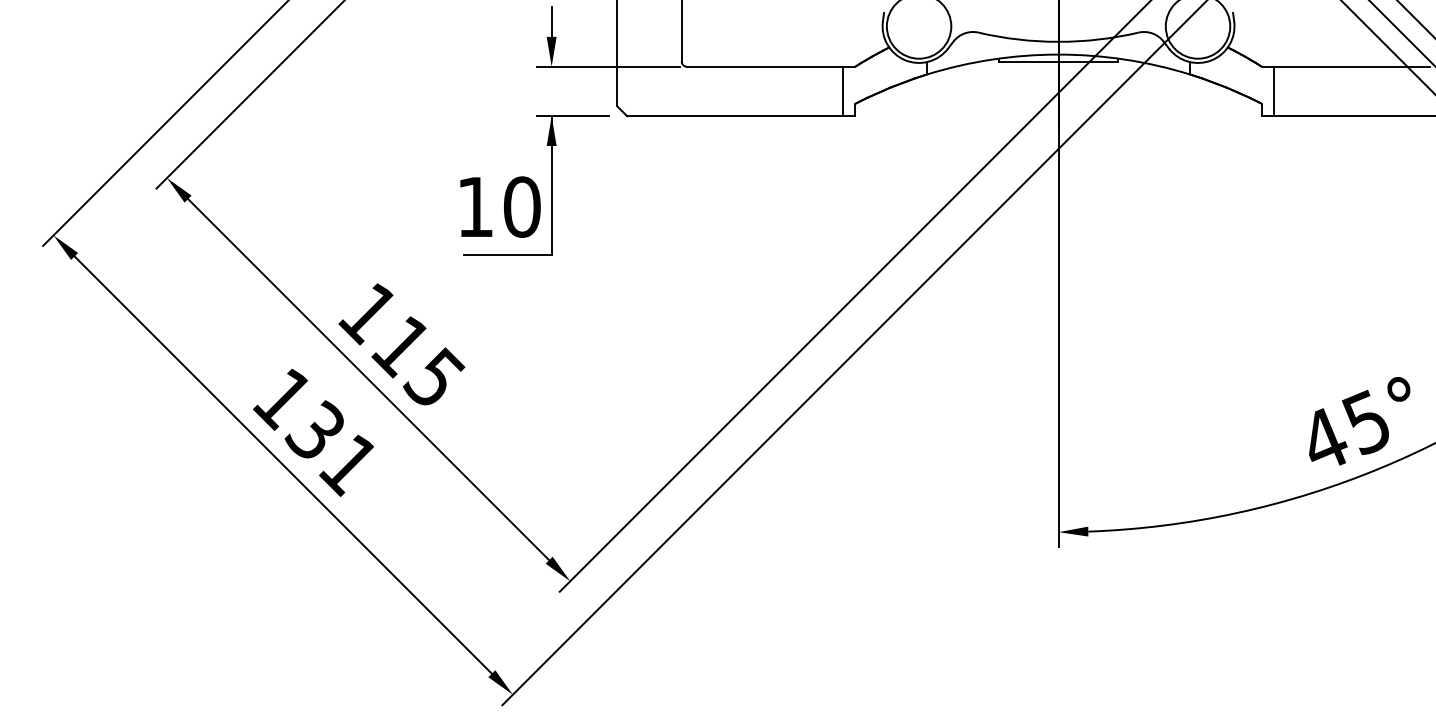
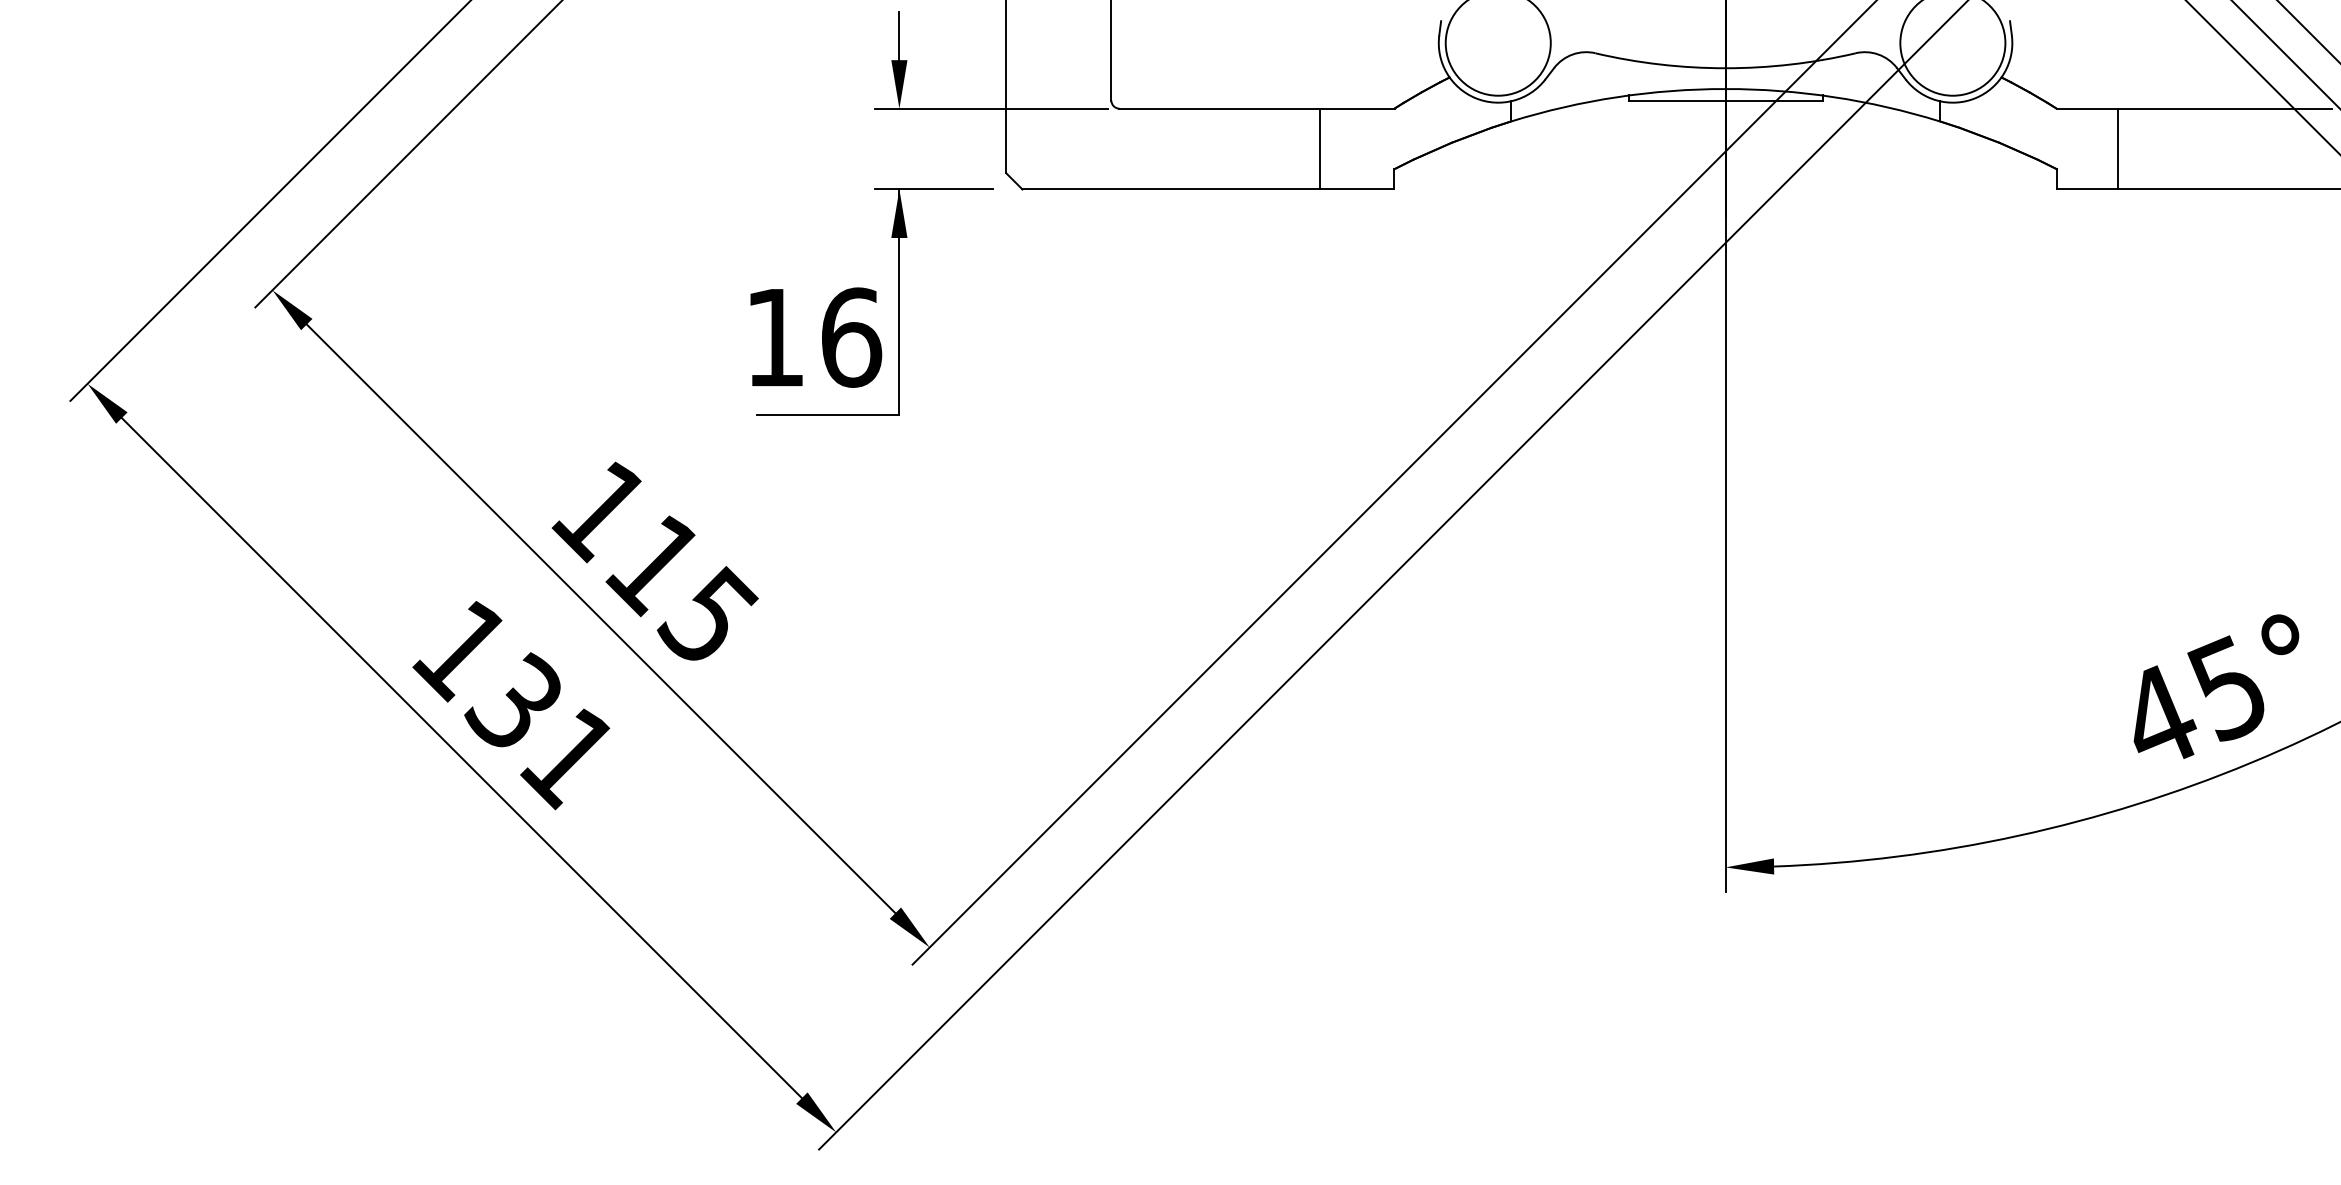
line: (842, 91) -> (1319, 149), moved
line: (1274, 91) -> (2118, 149), moved
text: (522, 206) -> (851, 336), 10 -> 16

